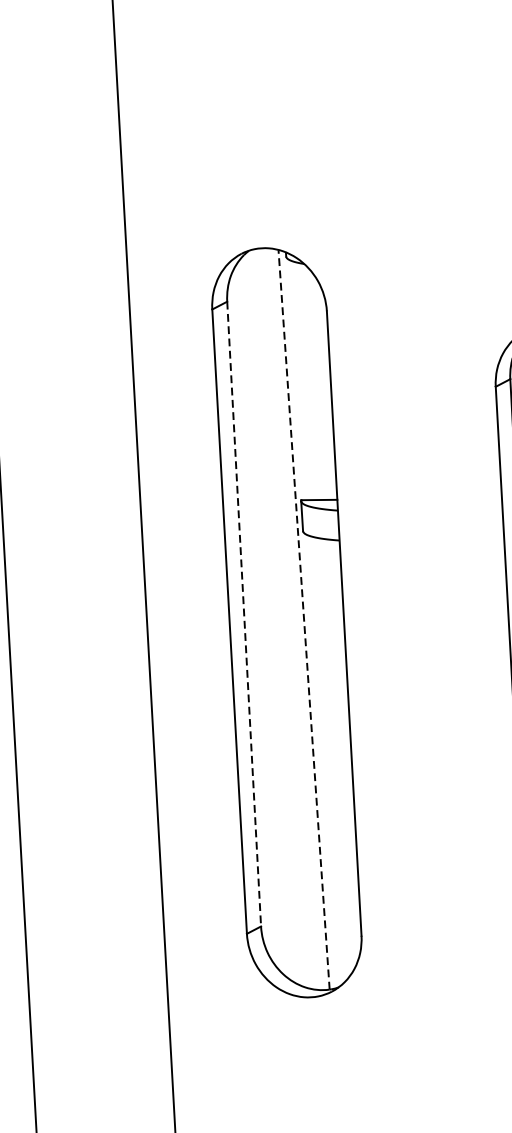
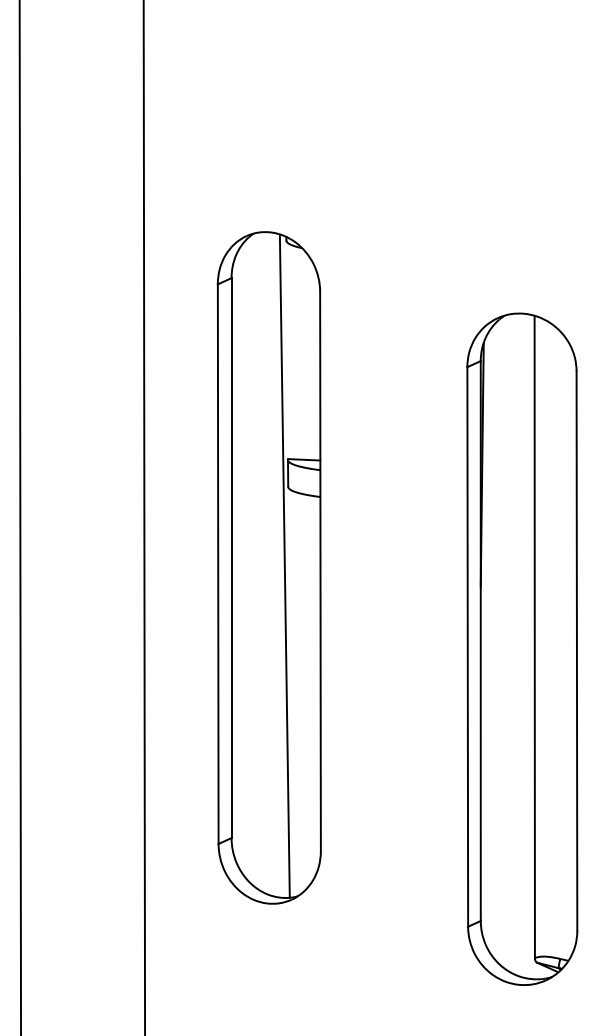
line: (244, 614) -> (231, 558), dashed -> solid
line: (303, 619) -> (284, 565), dashed -> solid

